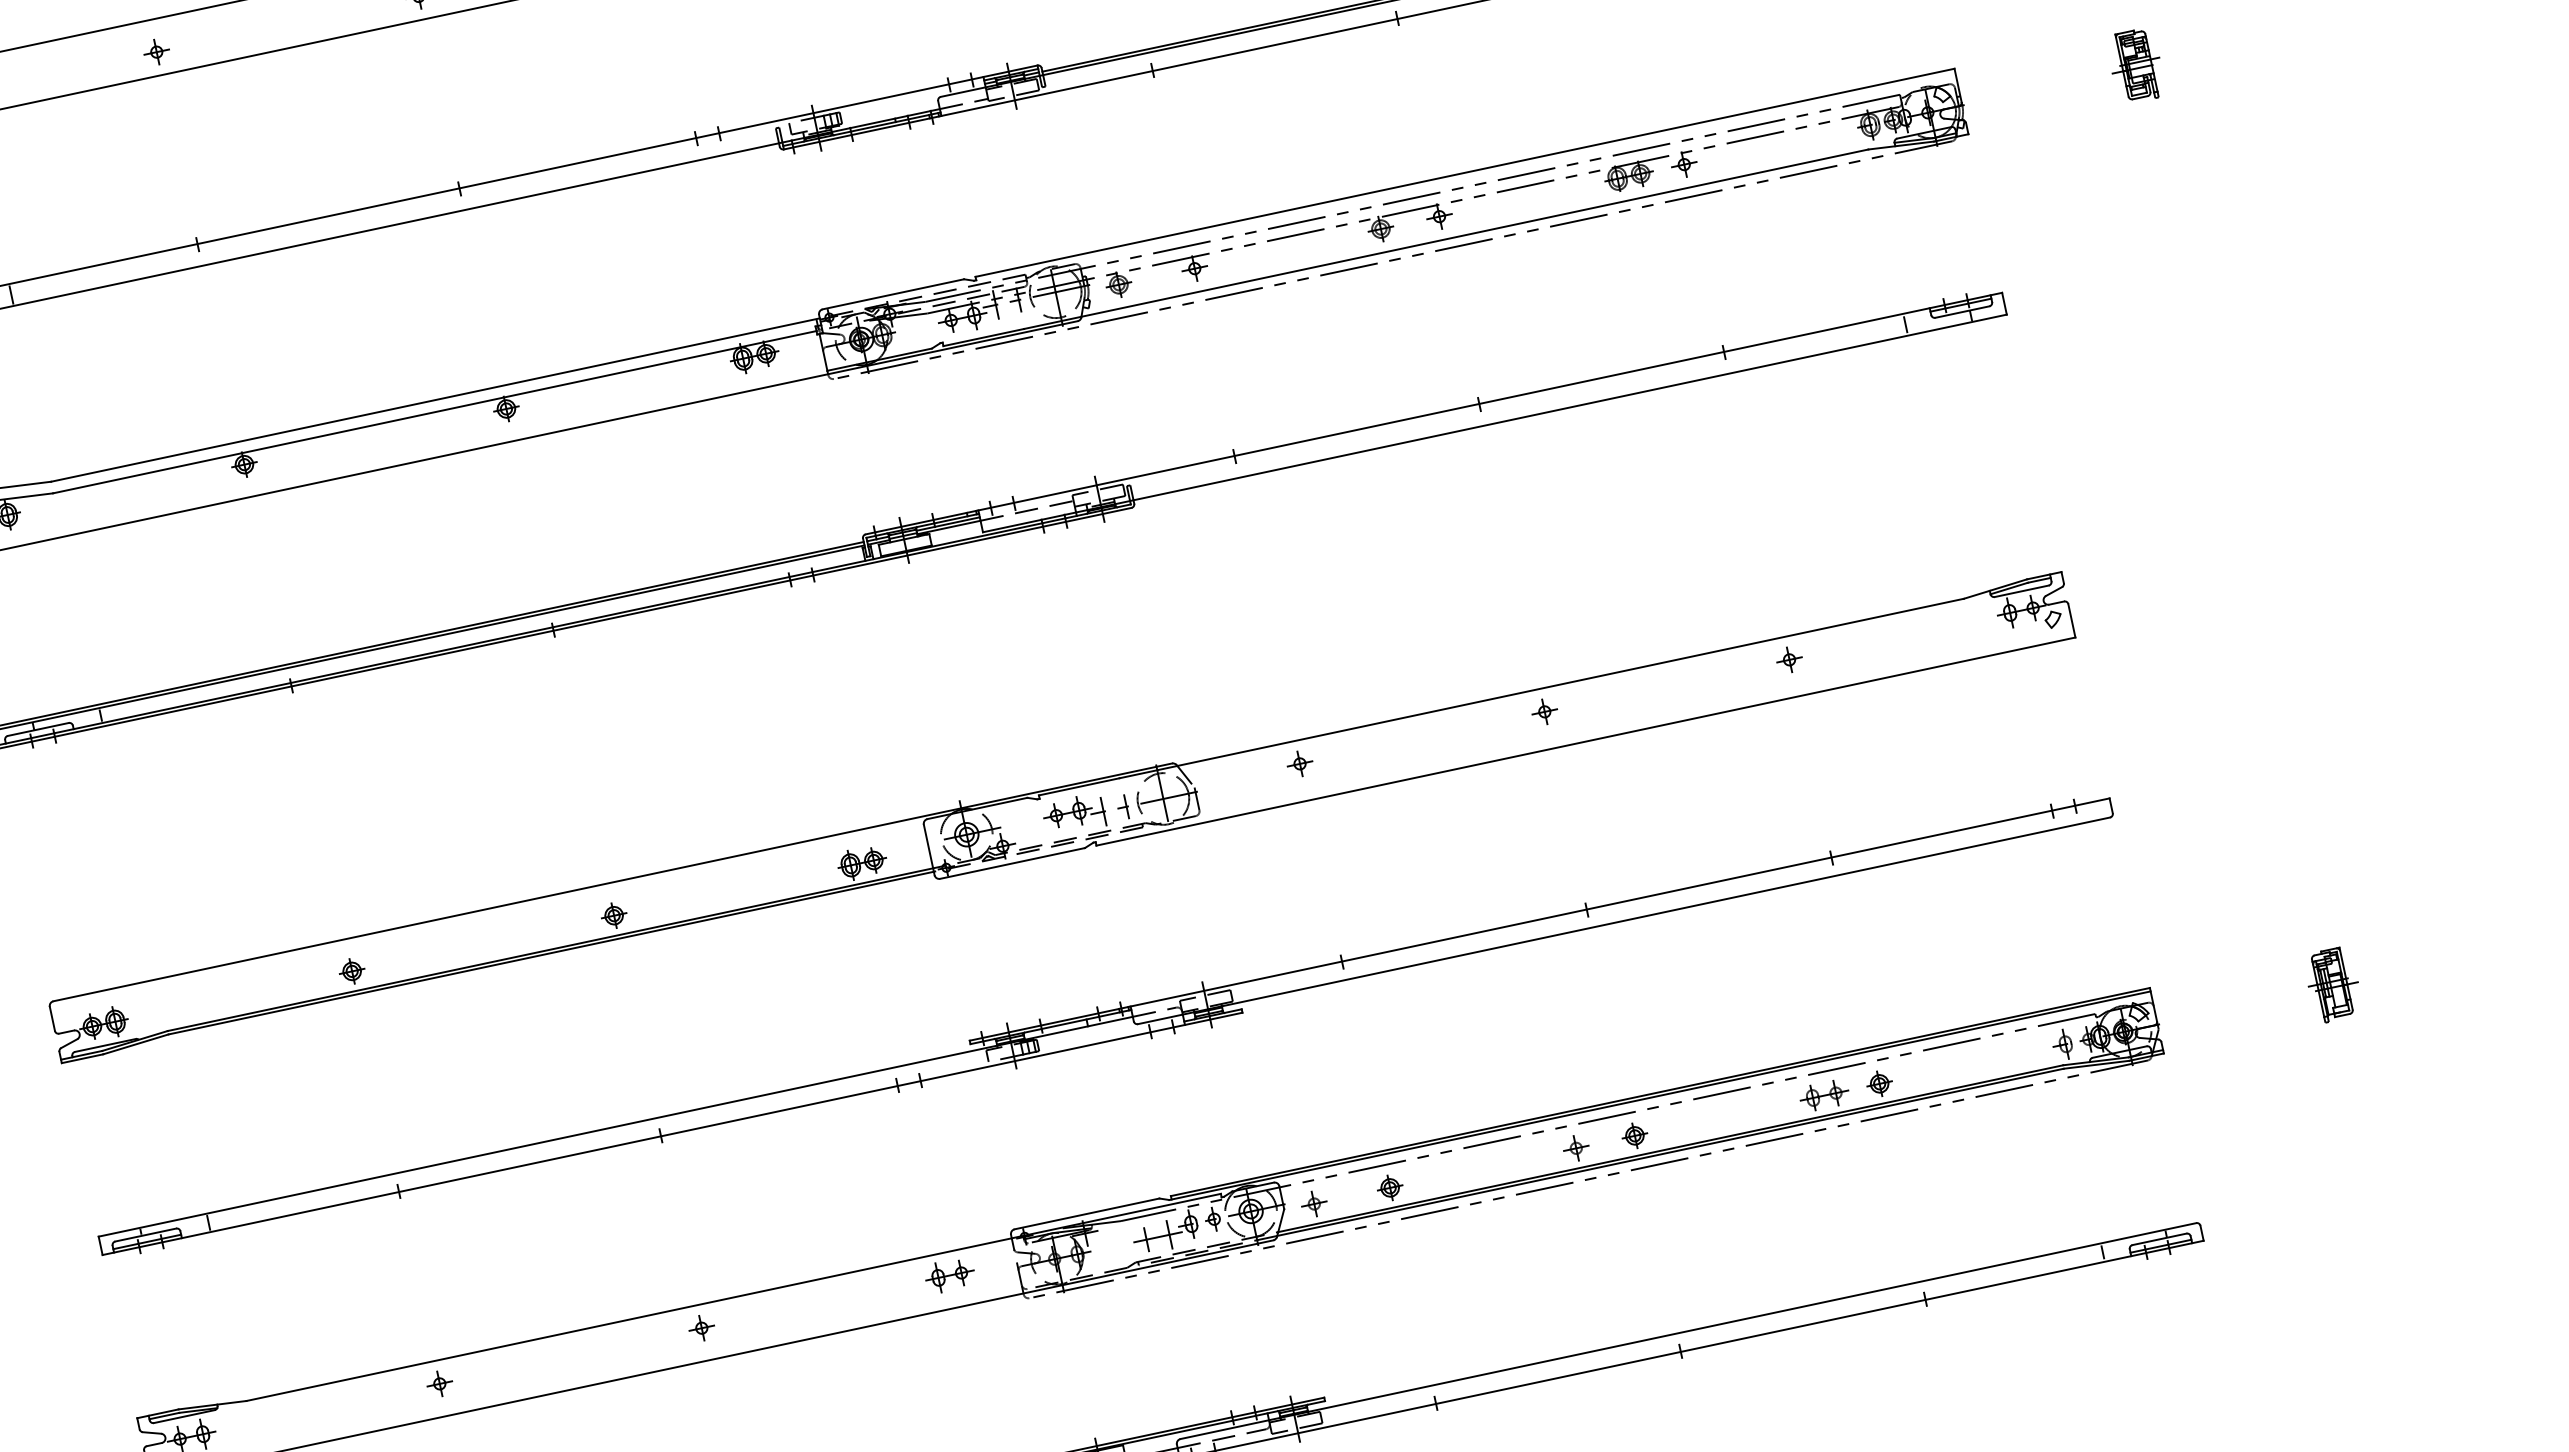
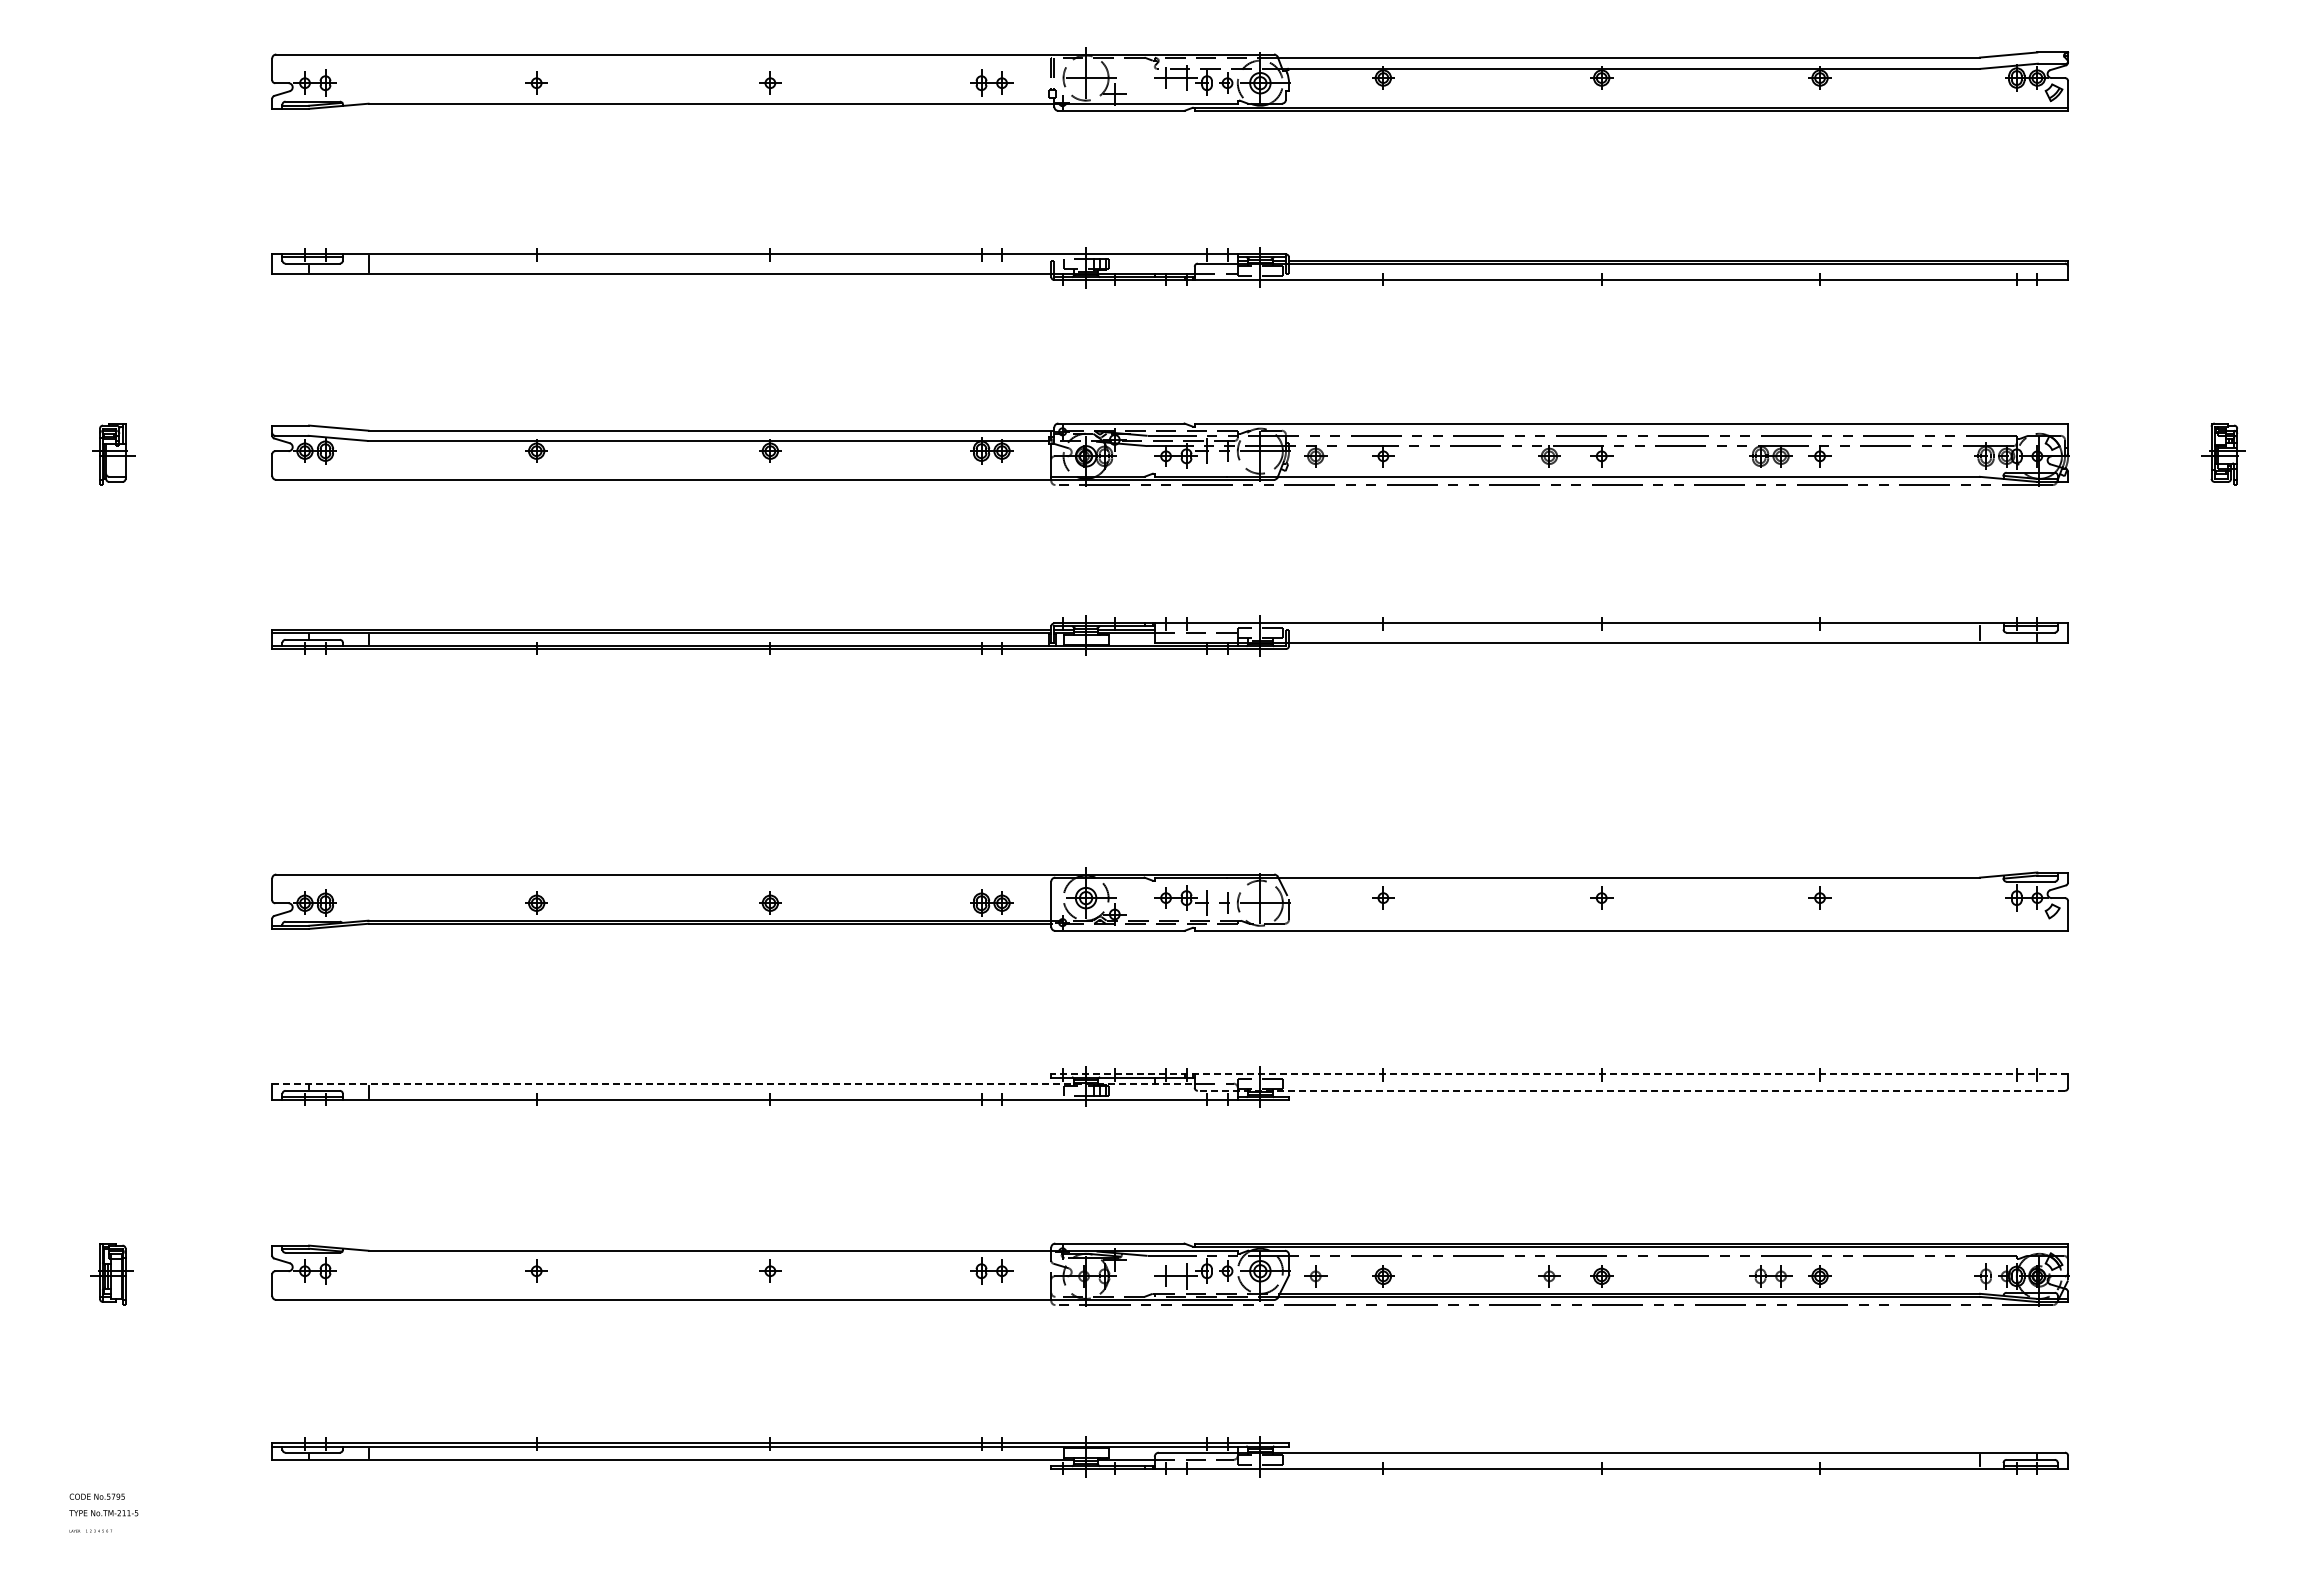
line: (1539, 919) -> (1559, 1074), solid -> dashed
line: (1624, 920) -> (1631, 1090), solid -> dashed
part: (2332, 984) -> (2224, 1273), removed
line: (615, 1126) -> (733, 1083), solid -> dashed

